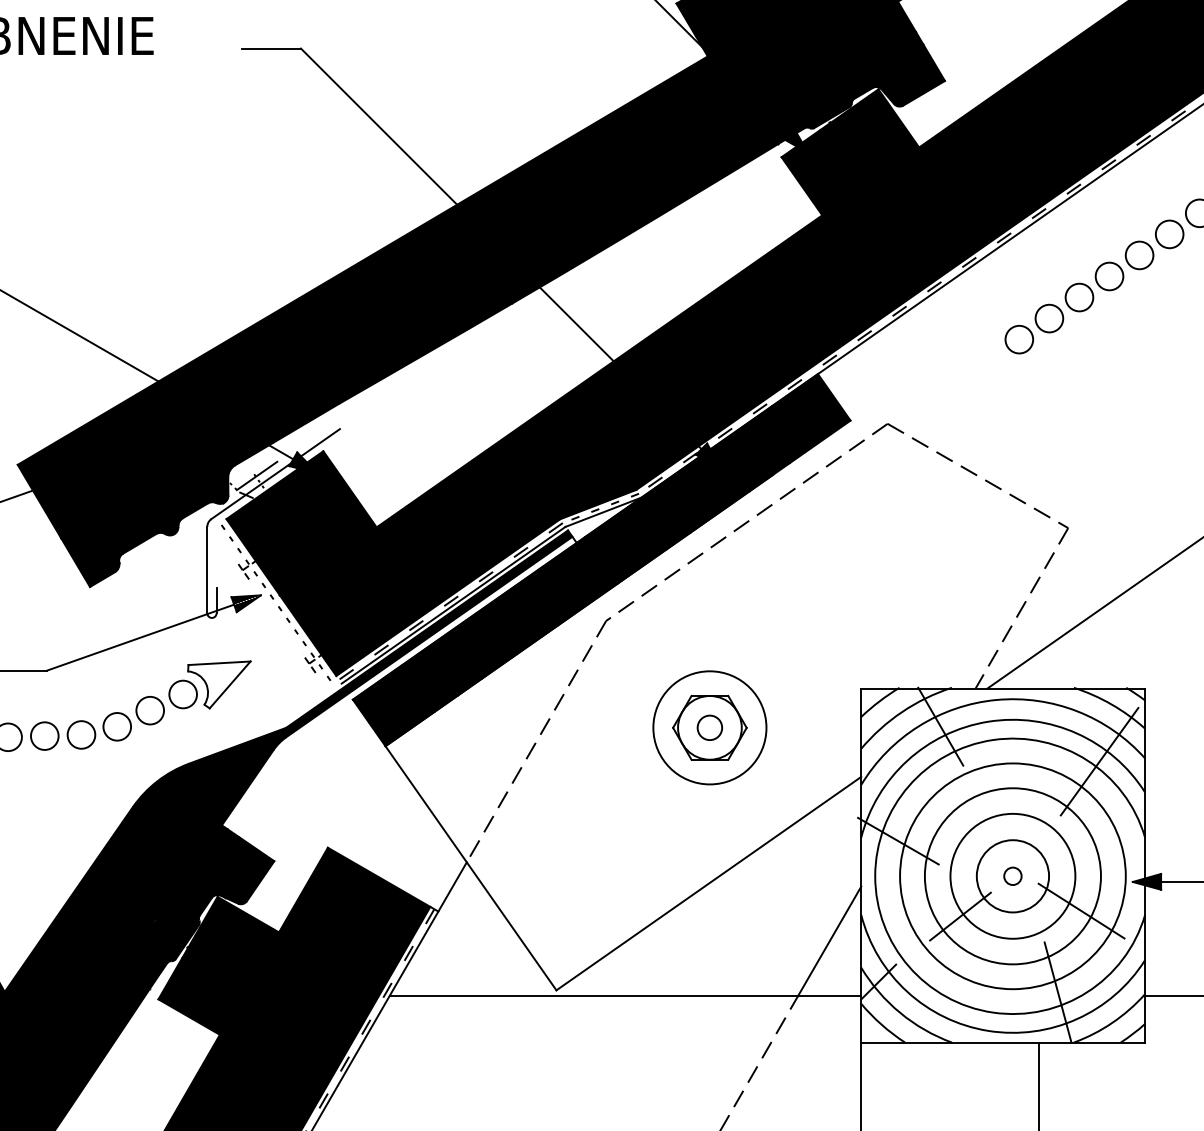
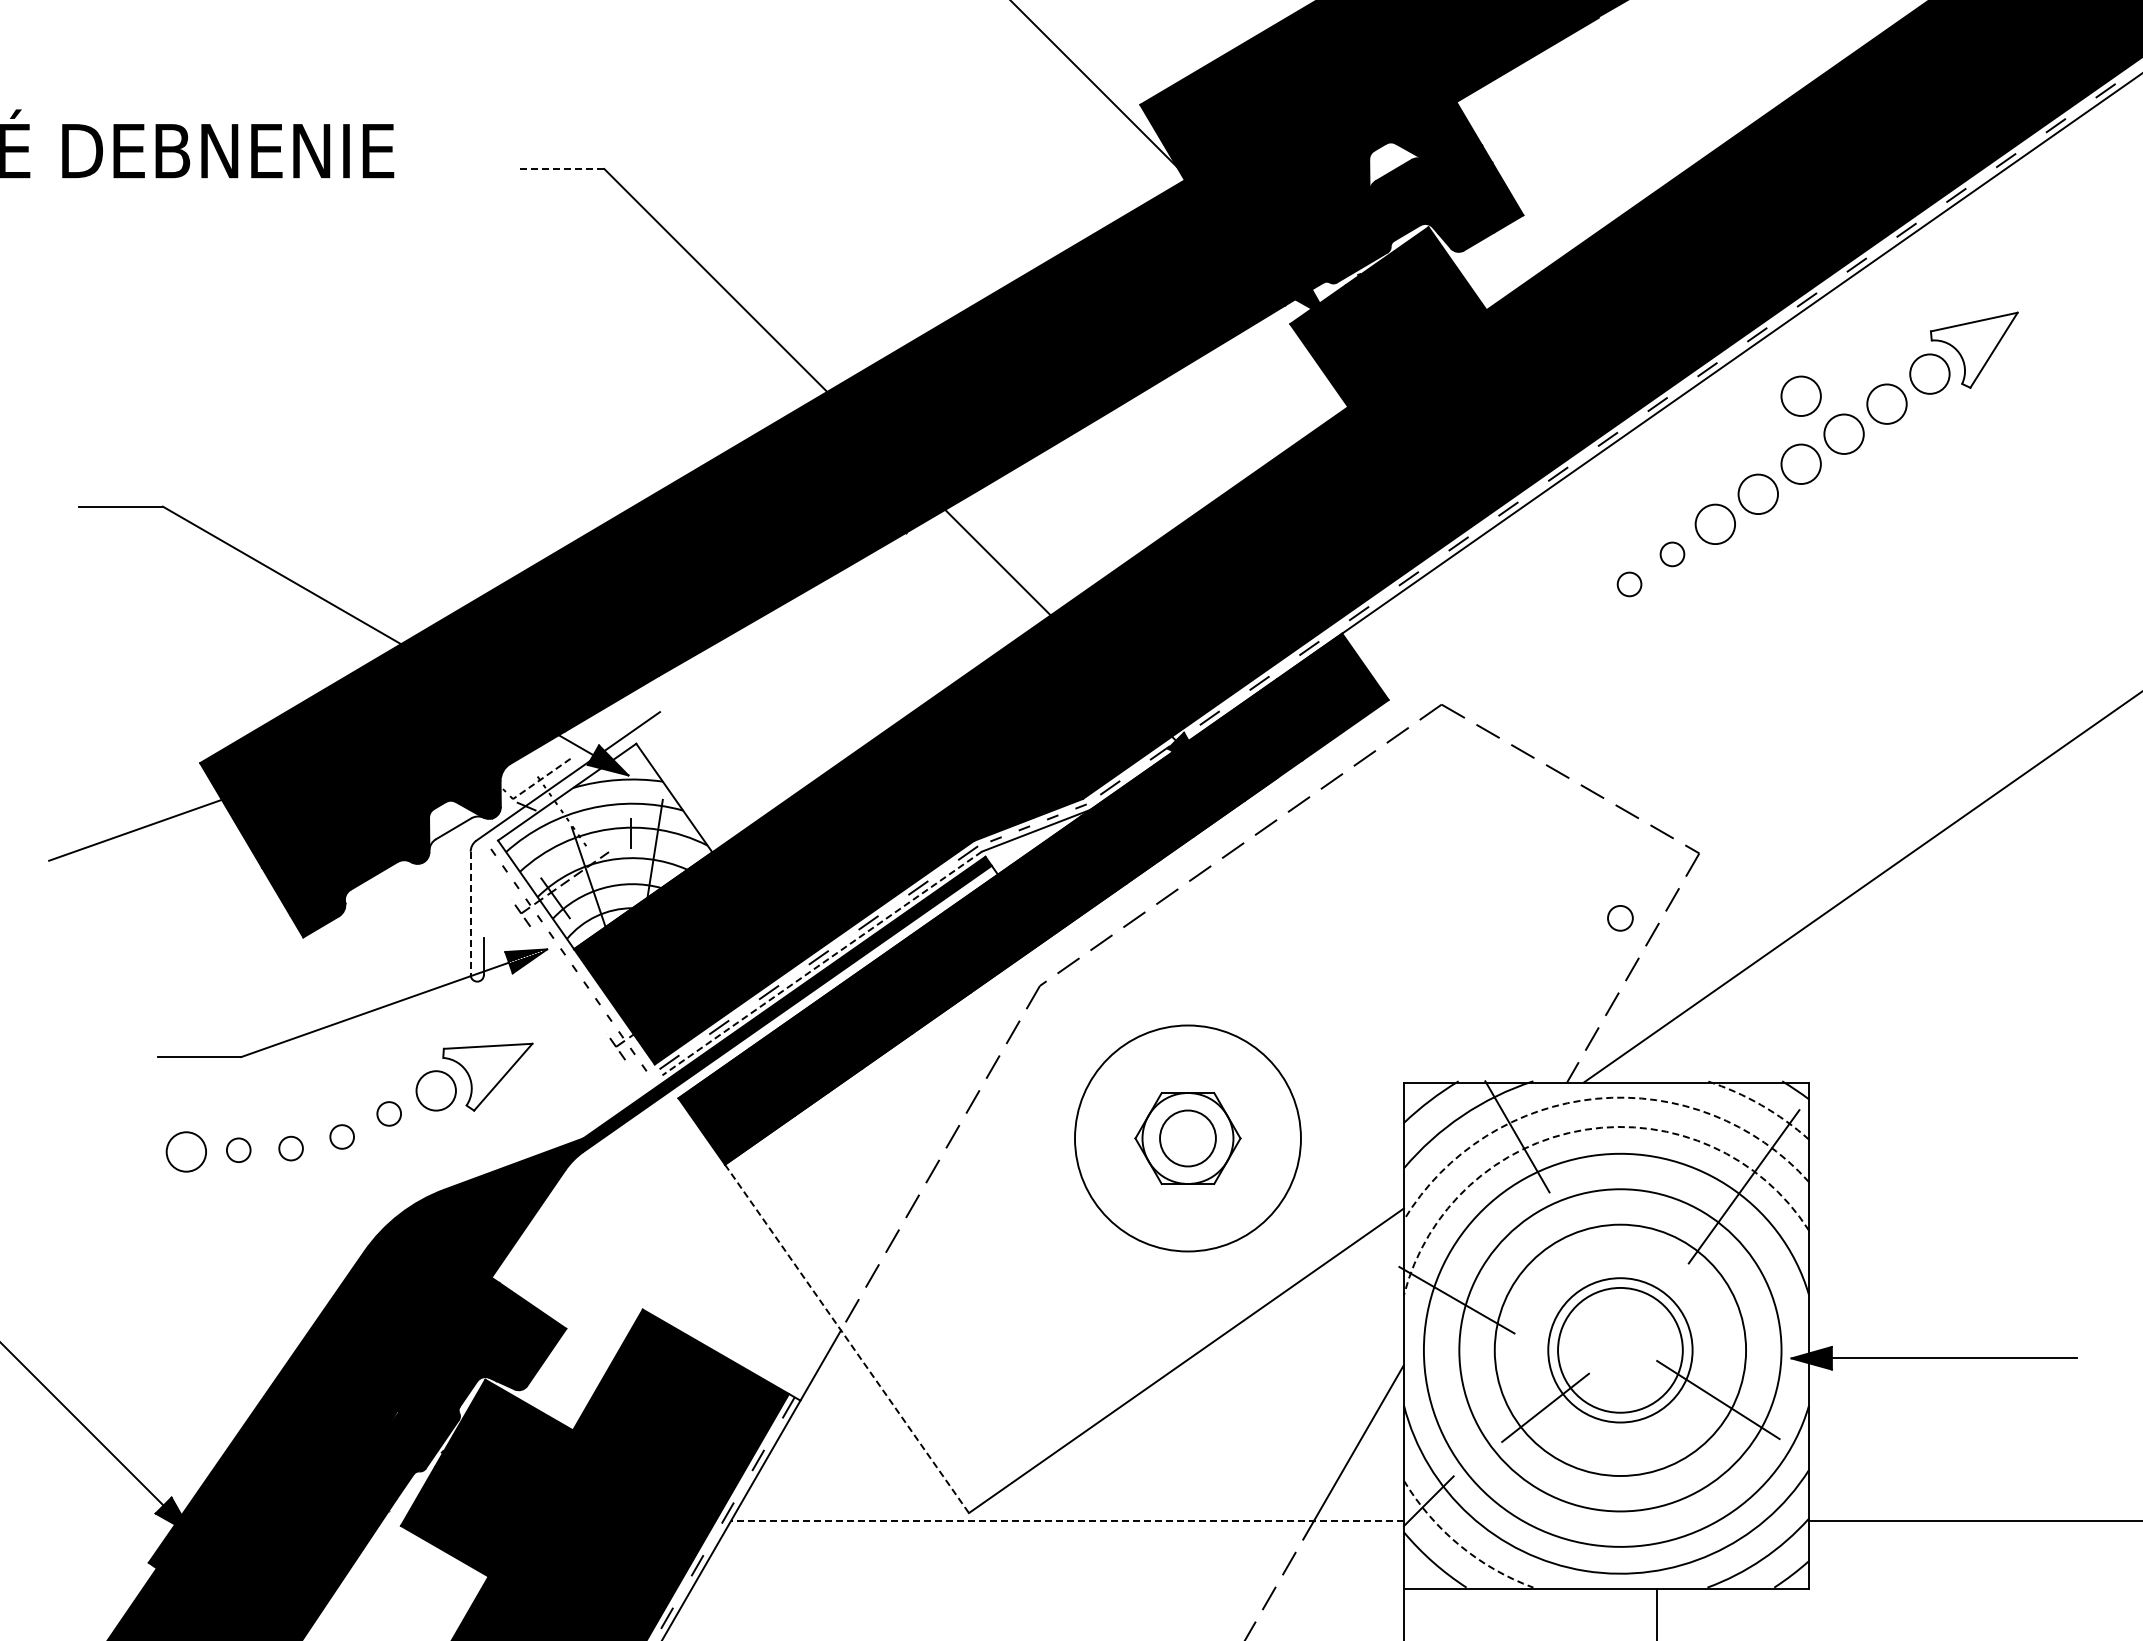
fill: (856, 47) -> (1396, 167), removed
line: (270, 48) -> (561, 169), solid -> dashed
circle: (1139, 207) -> (1800, 395), added
circle: (1049, 318) -> (1672, 554), size x0.6
circle: (1019, 339) -> (1629, 584), size x0.6
line: (256, 476) -> (541, 779), solid -> dashed
fill: (197, 508) -> (456, 825), removed
fill: (301, 523) -> (605, 846), removed
line: (207, 570) -> (470, 913), solid -> dashed
line: (453, 605) -> (822, 963), solid -> dashed
arc: (996, 699) -> (1596, 1098), solid -> dashed
arc: (1111, 704) -> (1761, 1105), solid -> dashed
circle: (149, 710) -> (388, 1113), size x0.6
arc: (988, 721) -> (1585, 1129), solid -> dashed
circle: (116, 726) -> (341, 1136), size x0.6
circle: (709, 727) -> (1187, 1138), size x1.4
circle: (709, 727) -> (1187, 1138), size x1.6
circle: (81, 734) -> (290, 1148), size x0.6
circle: (44, 736) -> (238, 1150), size x0.6
line: (470, 868) -> (846, 1338), solid -> dashed
circle: (1012, 875) -> (1619, 1349), size x1.4
circle: (1012, 876) -> (1620, 1350), size x0.7
circle: (1012, 876) -> (1620, 918), moved
line: (1057, 992) -> (1684, 1515), removed
line: (625, 996) -> (1067, 1521), solid -> dashed
arc: (900, 1013) -> (1459, 1545), solid -> dashed

